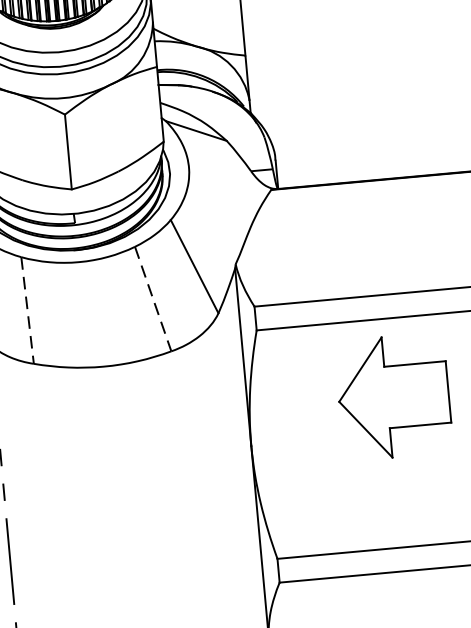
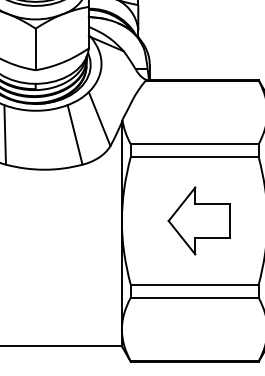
line: (153, 298) -> (75, 134), dashed -> solid
line: (28, 309) -> (5, 134), dashed -> solid
part: (392, 396) -> (198, 220), moved

